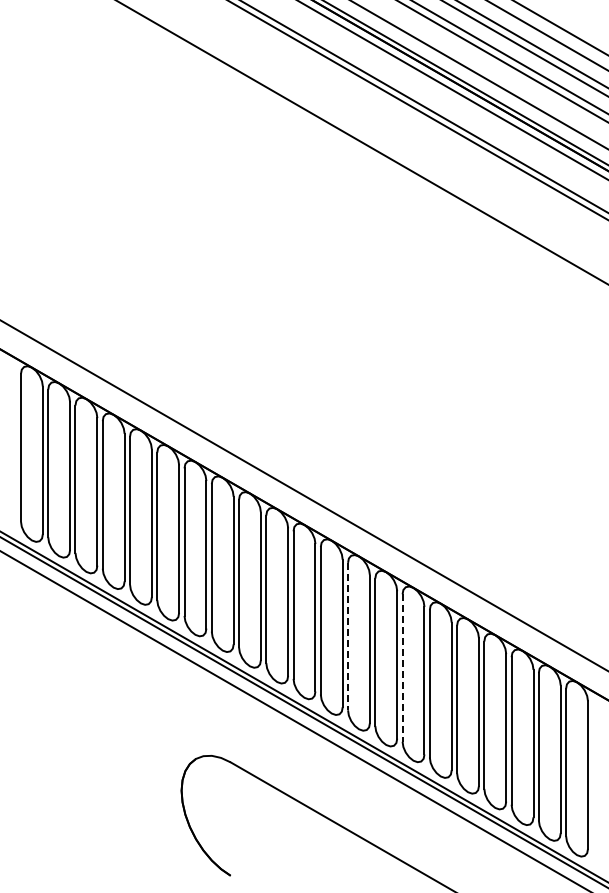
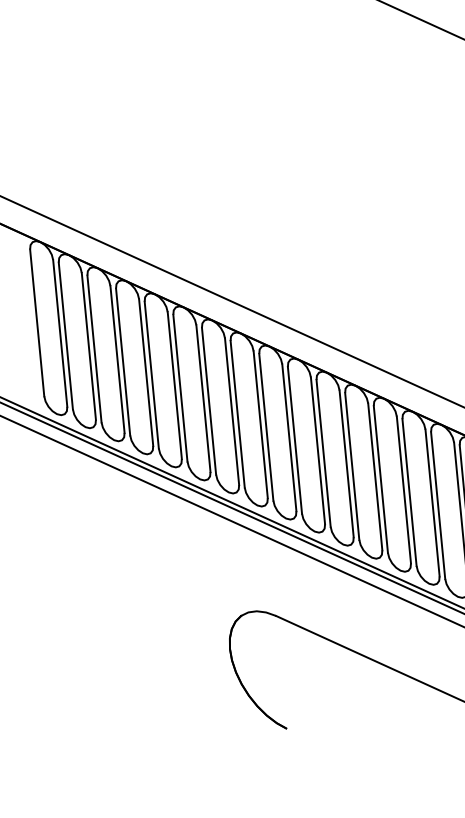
line: (348, 636) -> (381, 479), dashed -> solid
line: (402, 668) -> (438, 506), dashed -> solid

